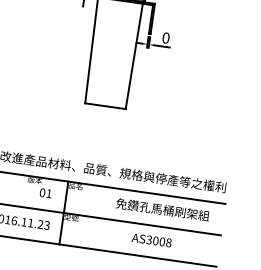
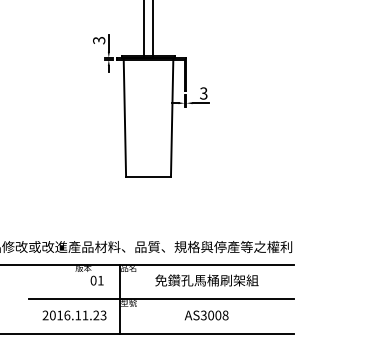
text: (165, 38) -> (203, 93), 0 -> 3
text: (162, 209) -> (206, 280), moved
text: (151, 240) -> (206, 315), moved

